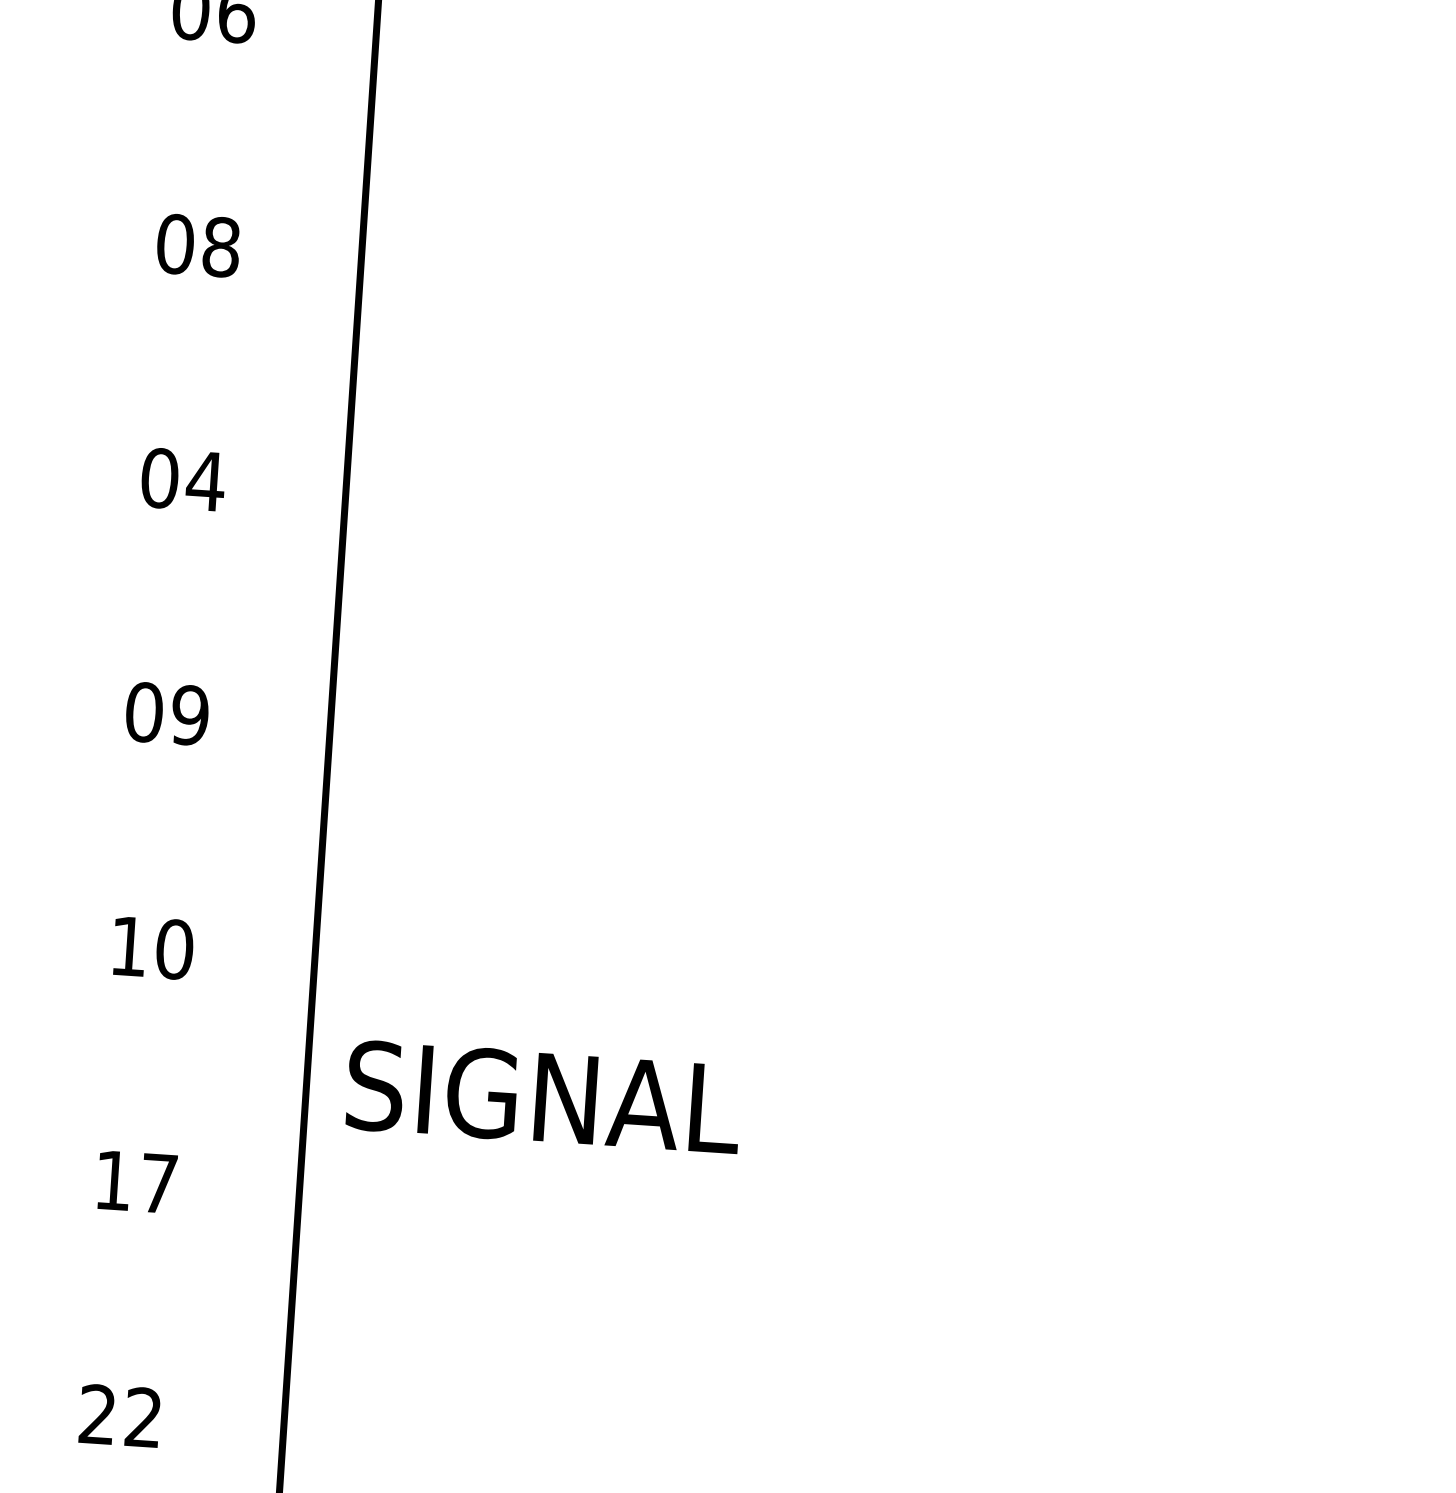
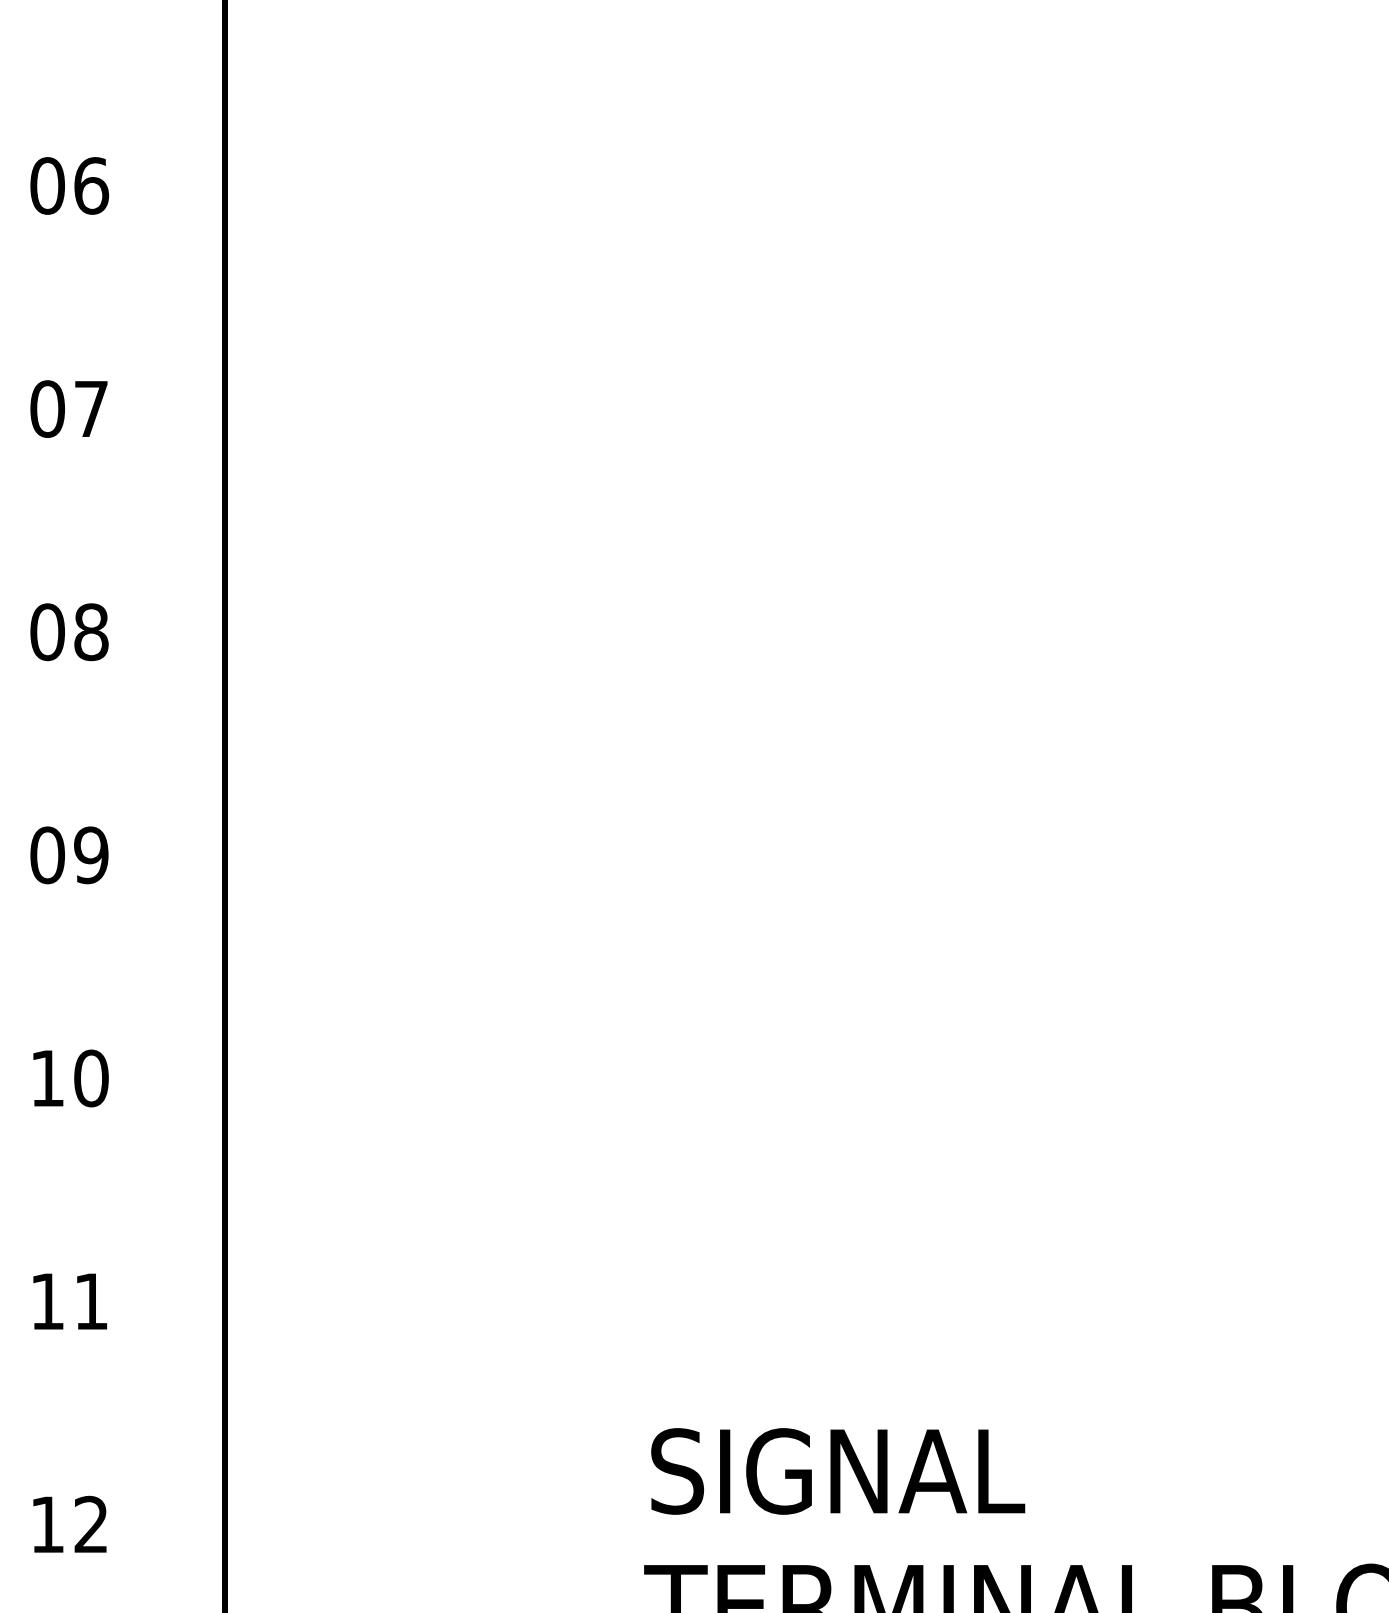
text: (221, 246) -> (91, 408), 08 -> 07
text: (205, 481) -> (91, 632), 04 -> 08
text: (544, 1097) -> (838, 1471), moved
text: (159, 1183) -> (91, 1301), 17 -> 11
text: (96, 1413) -> (46, 1523), 22 -> 12

